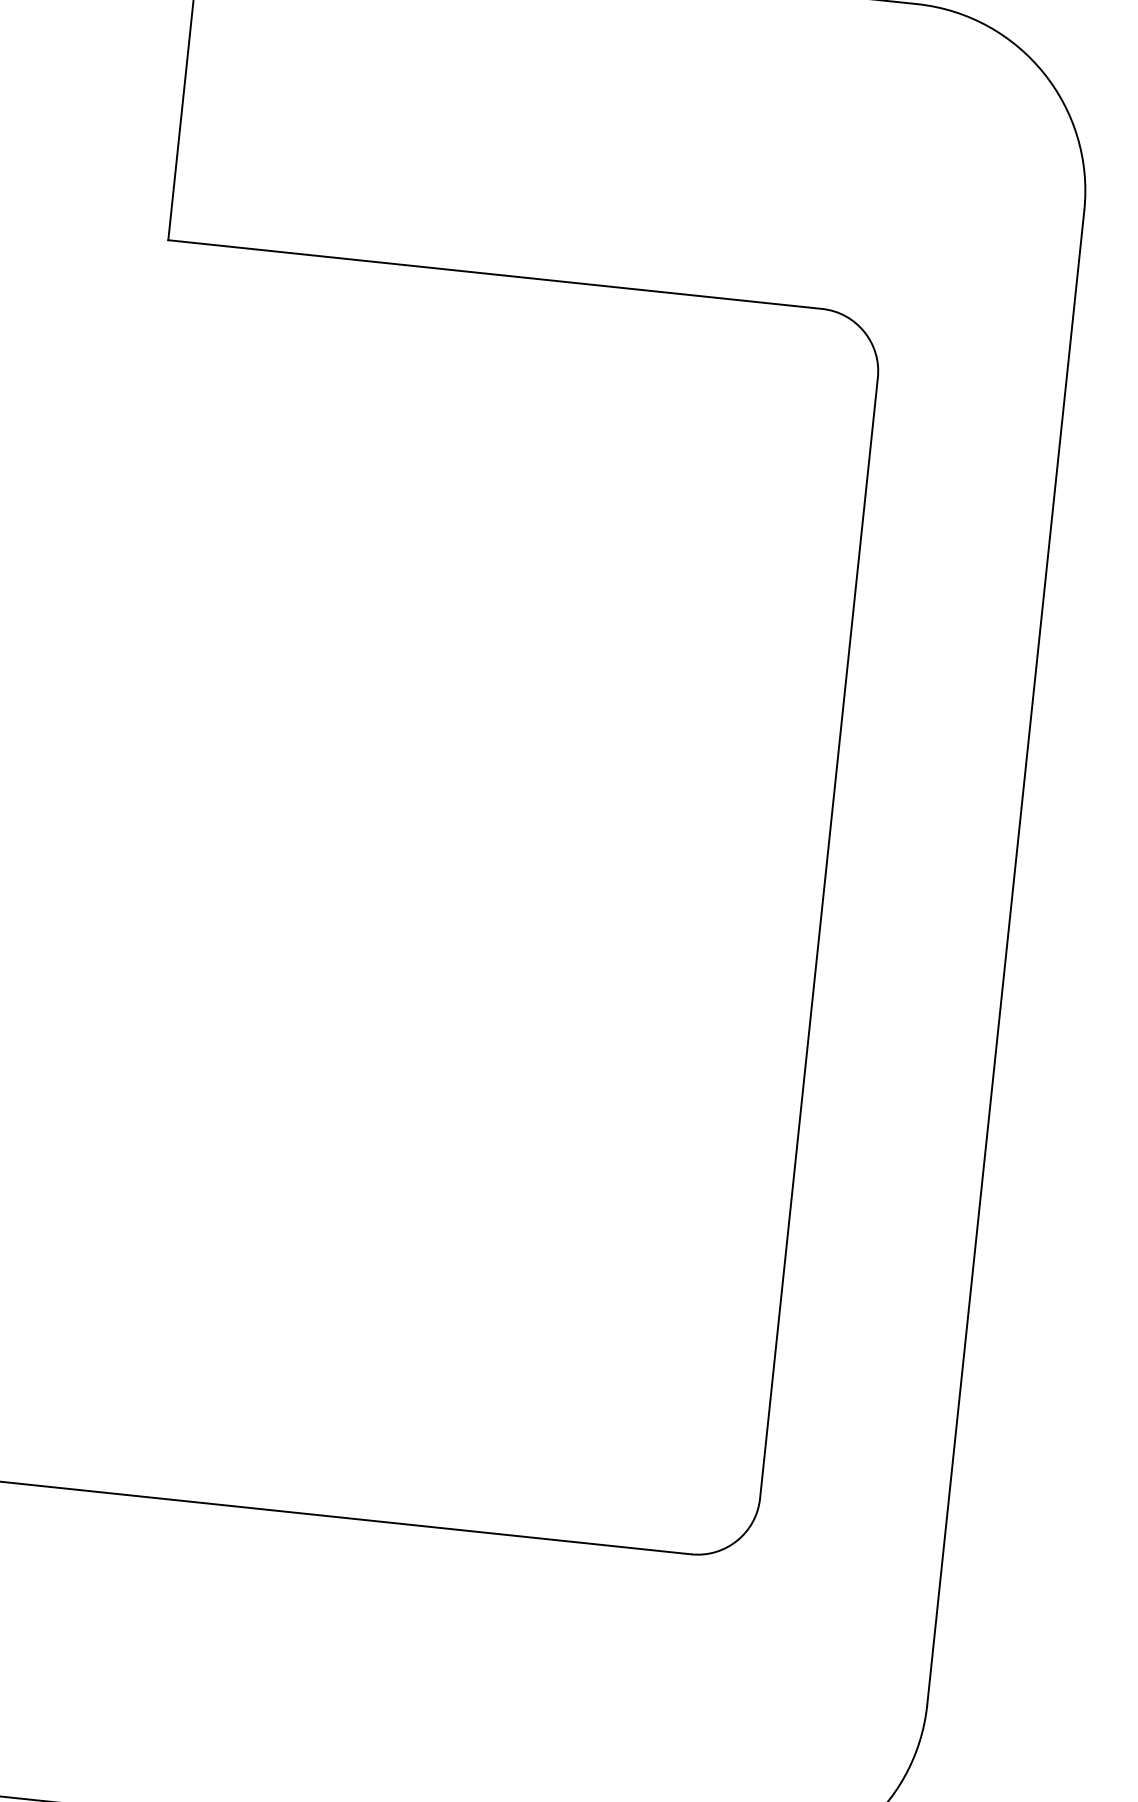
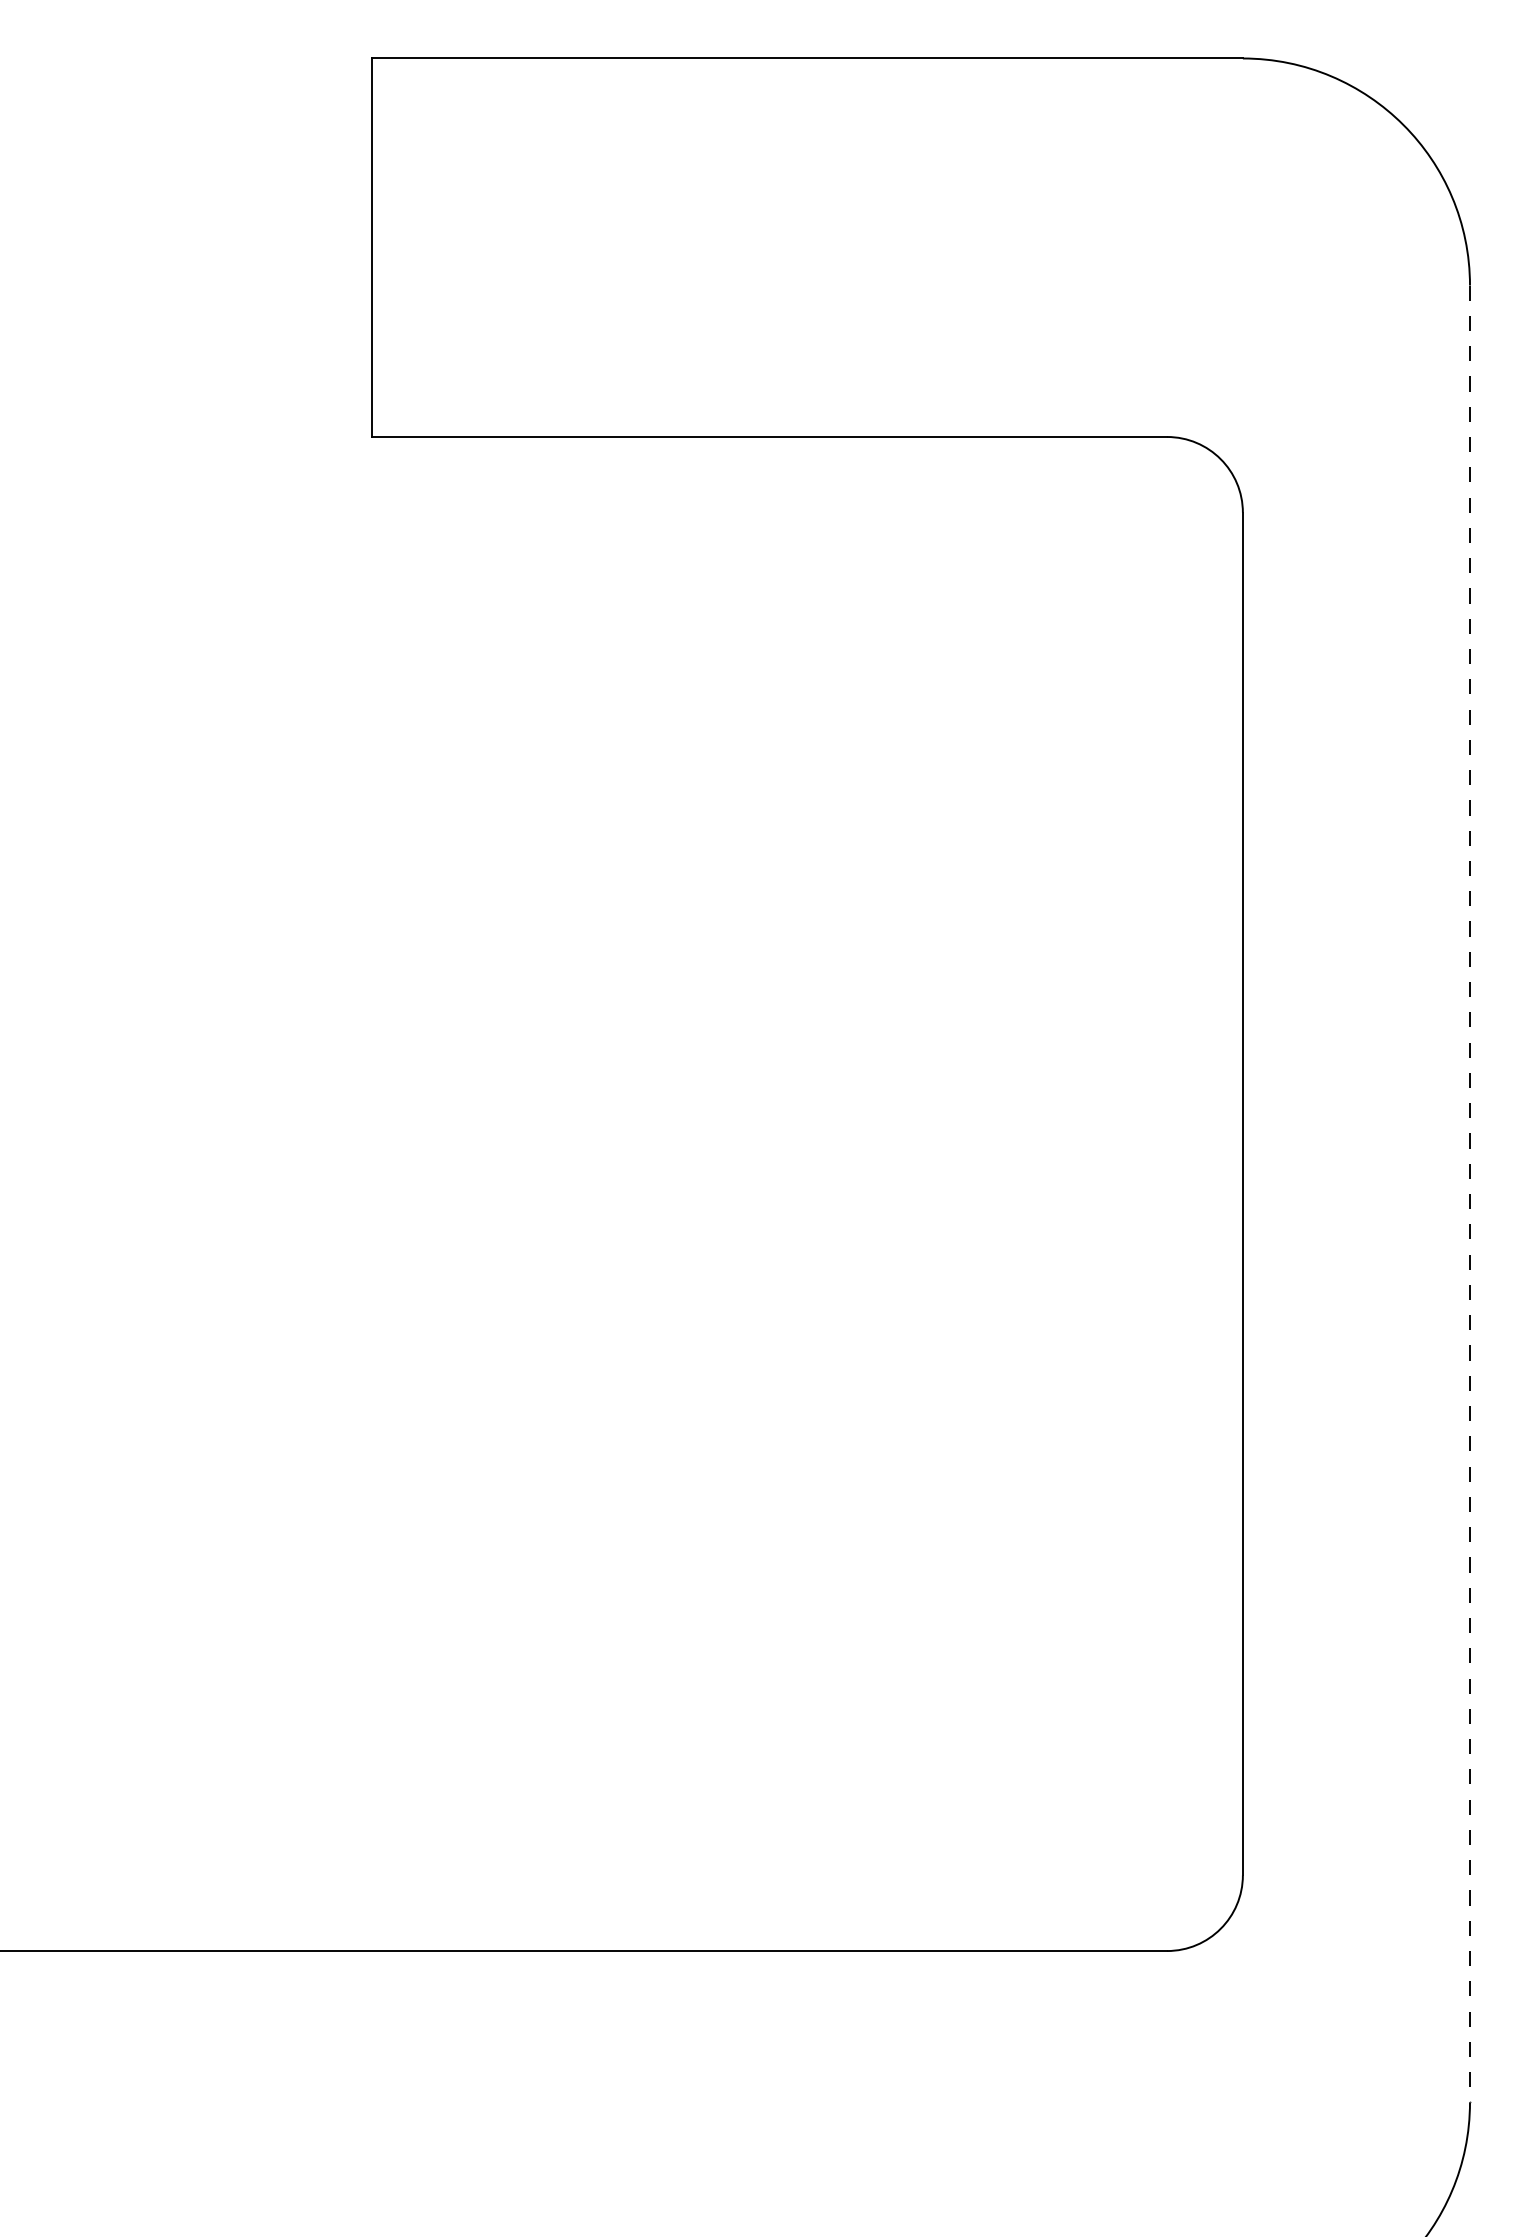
line: (1006, 958) -> (1470, 1194), solid -> dashed

